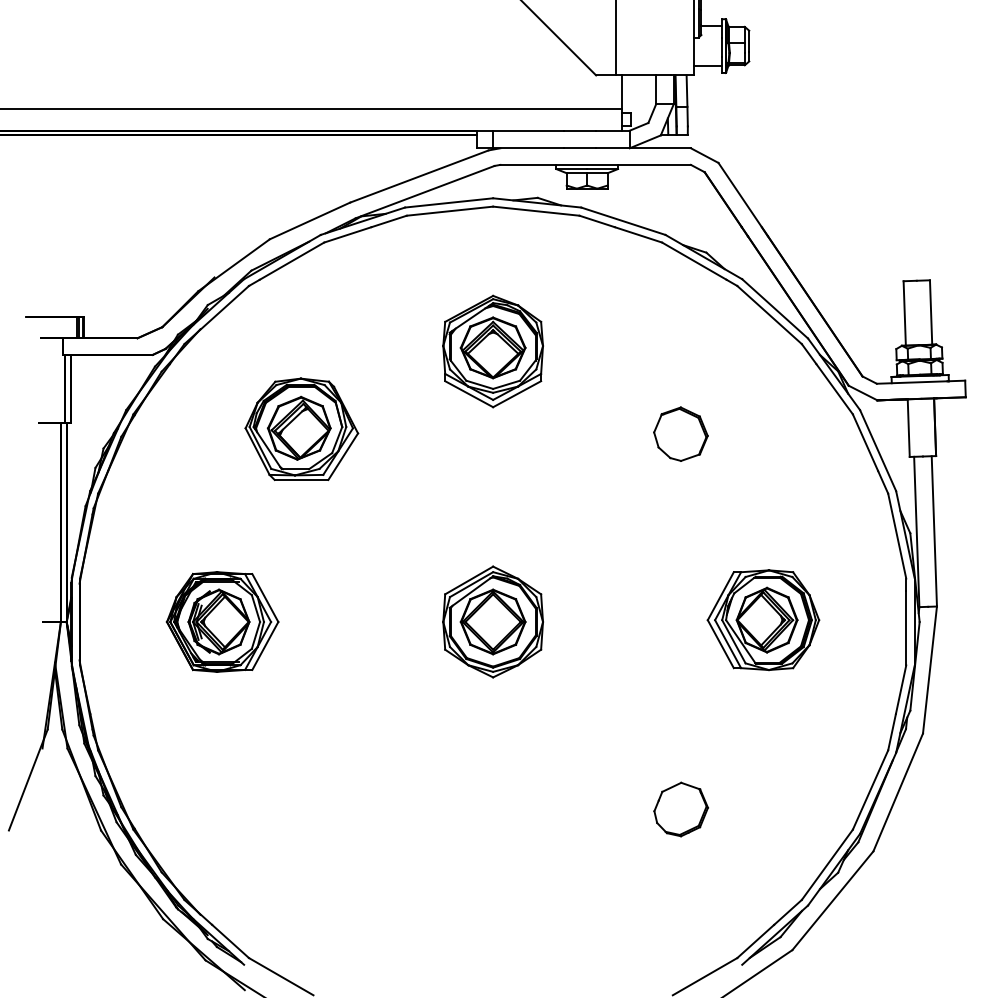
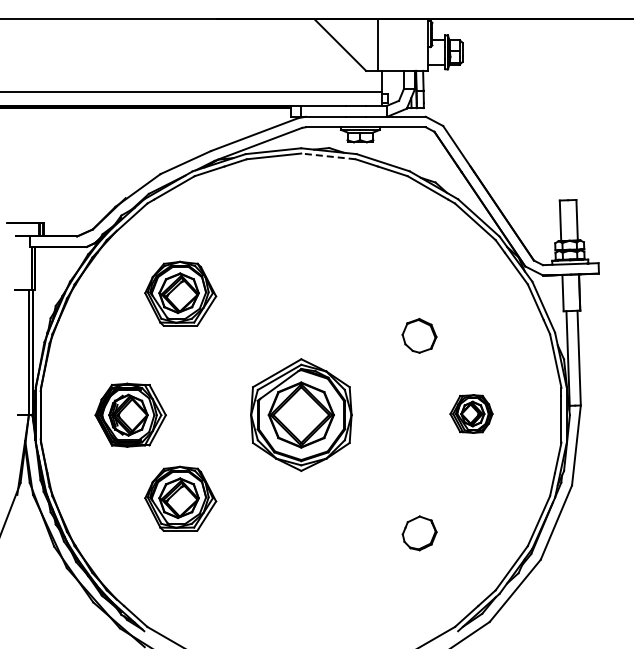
line: (534, 211) -> (327, 156), solid -> dashed
part: (492, 351) -> (300, 244), removed
part: (680, 433) -> (419, 335), moved
part: (763, 619) -> (471, 413), size x0.6
part: (492, 622) -> (300, 415), size x1.6
part: (301, 754) -> (180, 498), added

